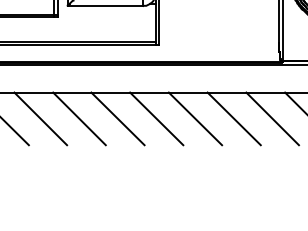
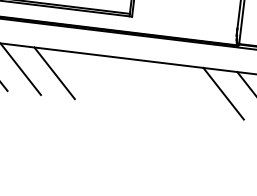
line: (117, 118) -> (87, 76), removed
line: (156, 118) -> (122, 81), removed
line: (195, 118) -> (156, 85), removed
line: (233, 118) -> (189, 89), removed

